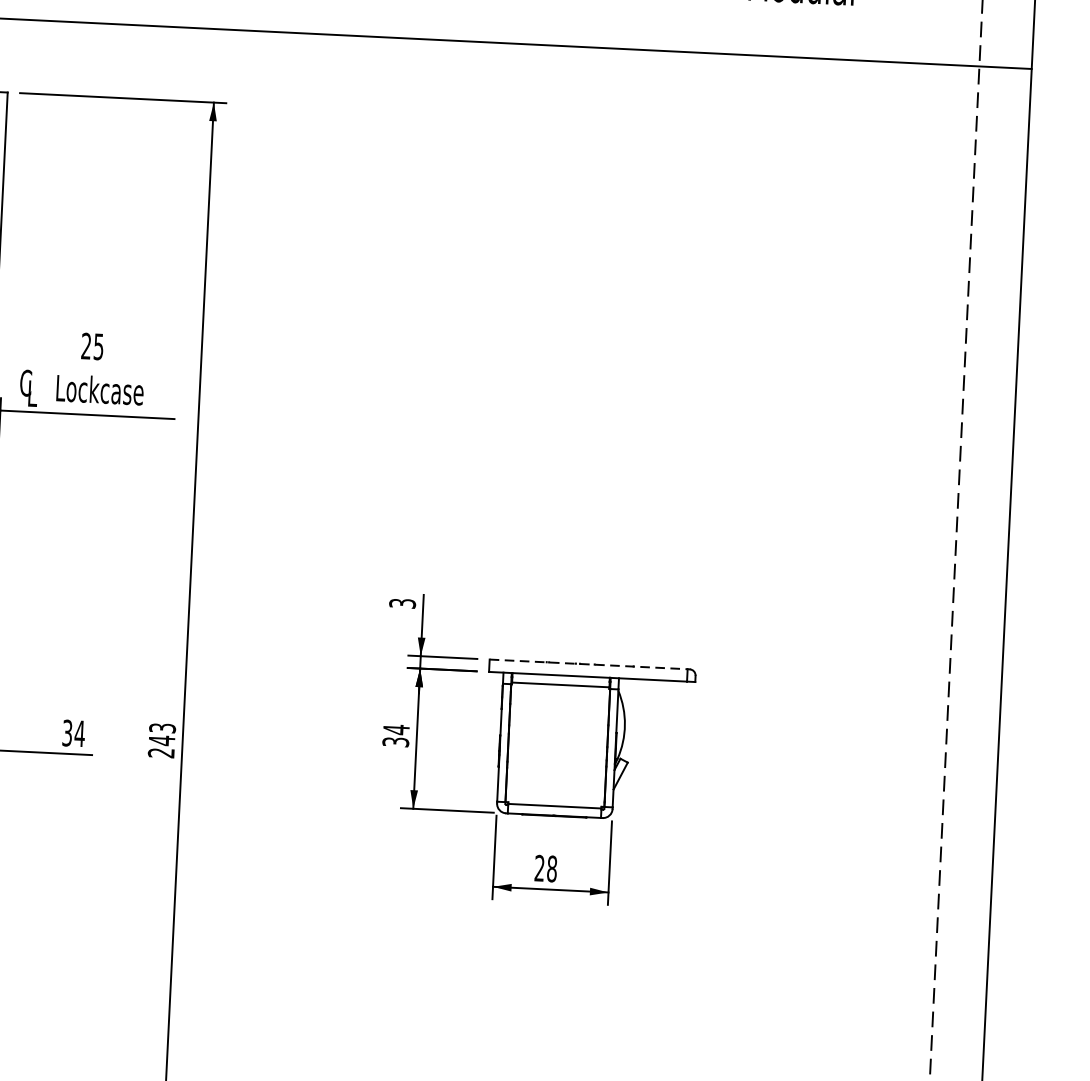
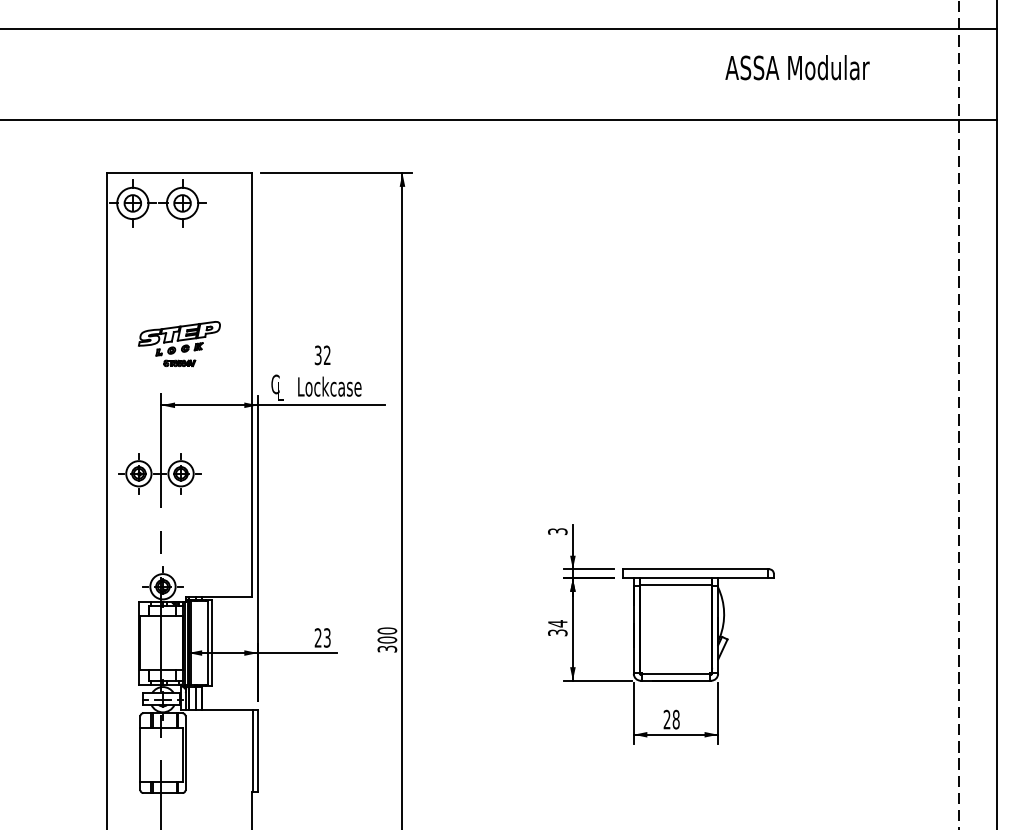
text: (92, 346) -> (322, 355), 25 -> 32
line: (589, 664) -> (696, 569), dashed -> solid
text: (73, 732) -> (322, 637), 34 -> 23
text: (162, 739) -> (387, 639), 243 -> 300

